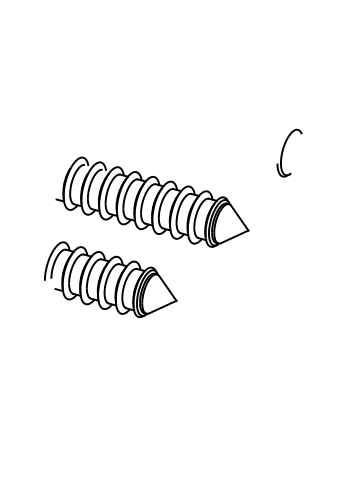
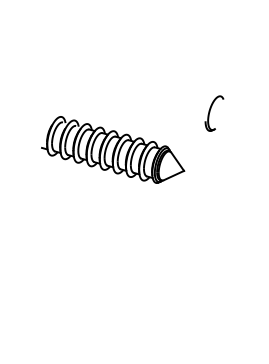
part: (110, 279) -> (81, 207), removed

